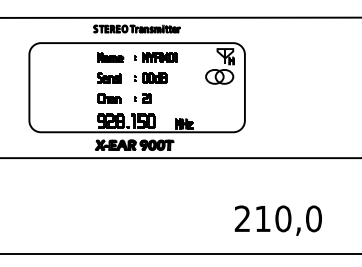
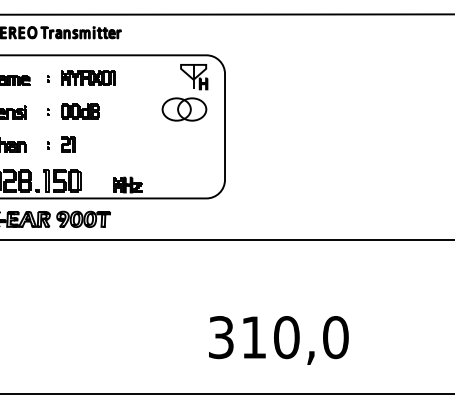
text: (242, 218) -> (221, 336), 210,0 -> 310,0

